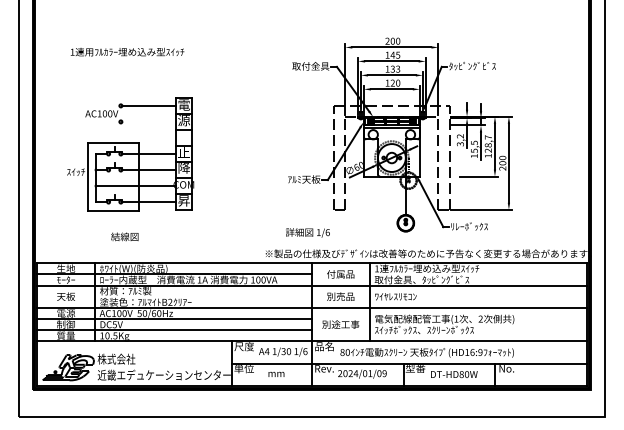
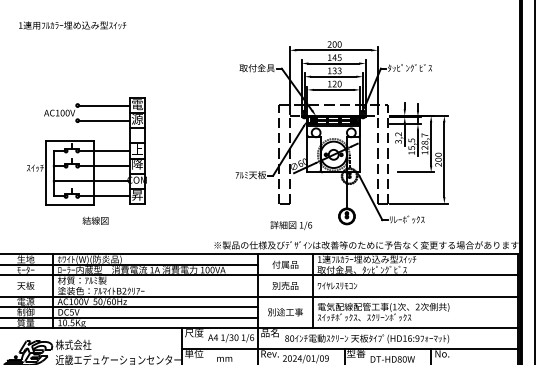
text: (127, 51) -> (72, 24), moved
line: (148, 121) -> (103, 120), added
text: (307, 232) -> (290, 225), moved
text: (124, 236) -> (95, 220), moved

